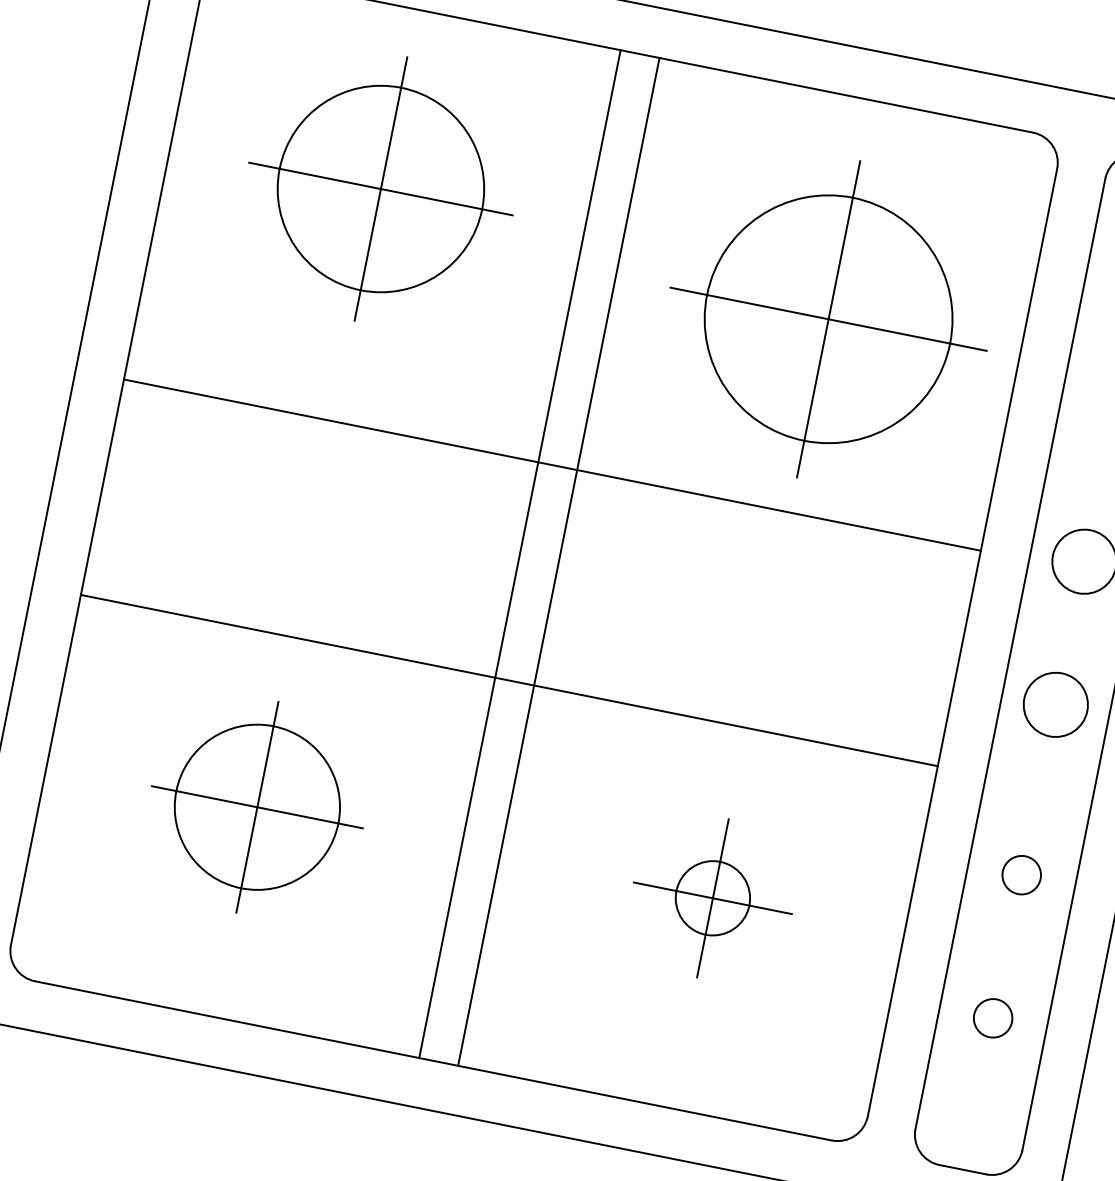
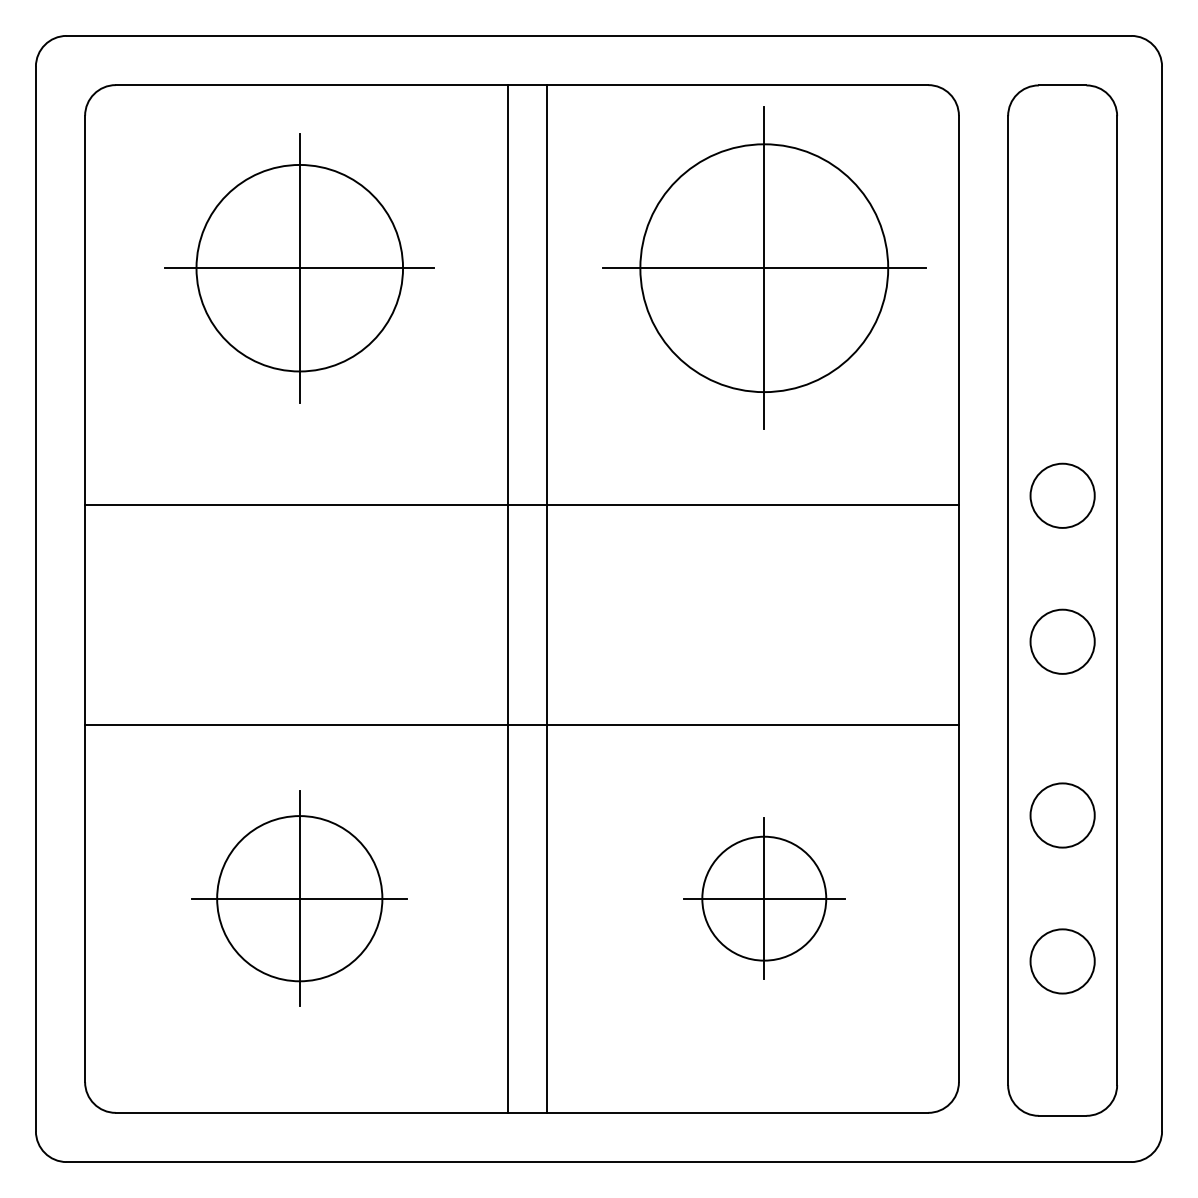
part: (828, 318) -> (764, 267), moved
circle: (1021, 875) -> (1062, 815), size x1.67
circle: (713, 898) -> (764, 898), size x1.67
circle: (993, 1018) -> (1062, 961), size x1.67

